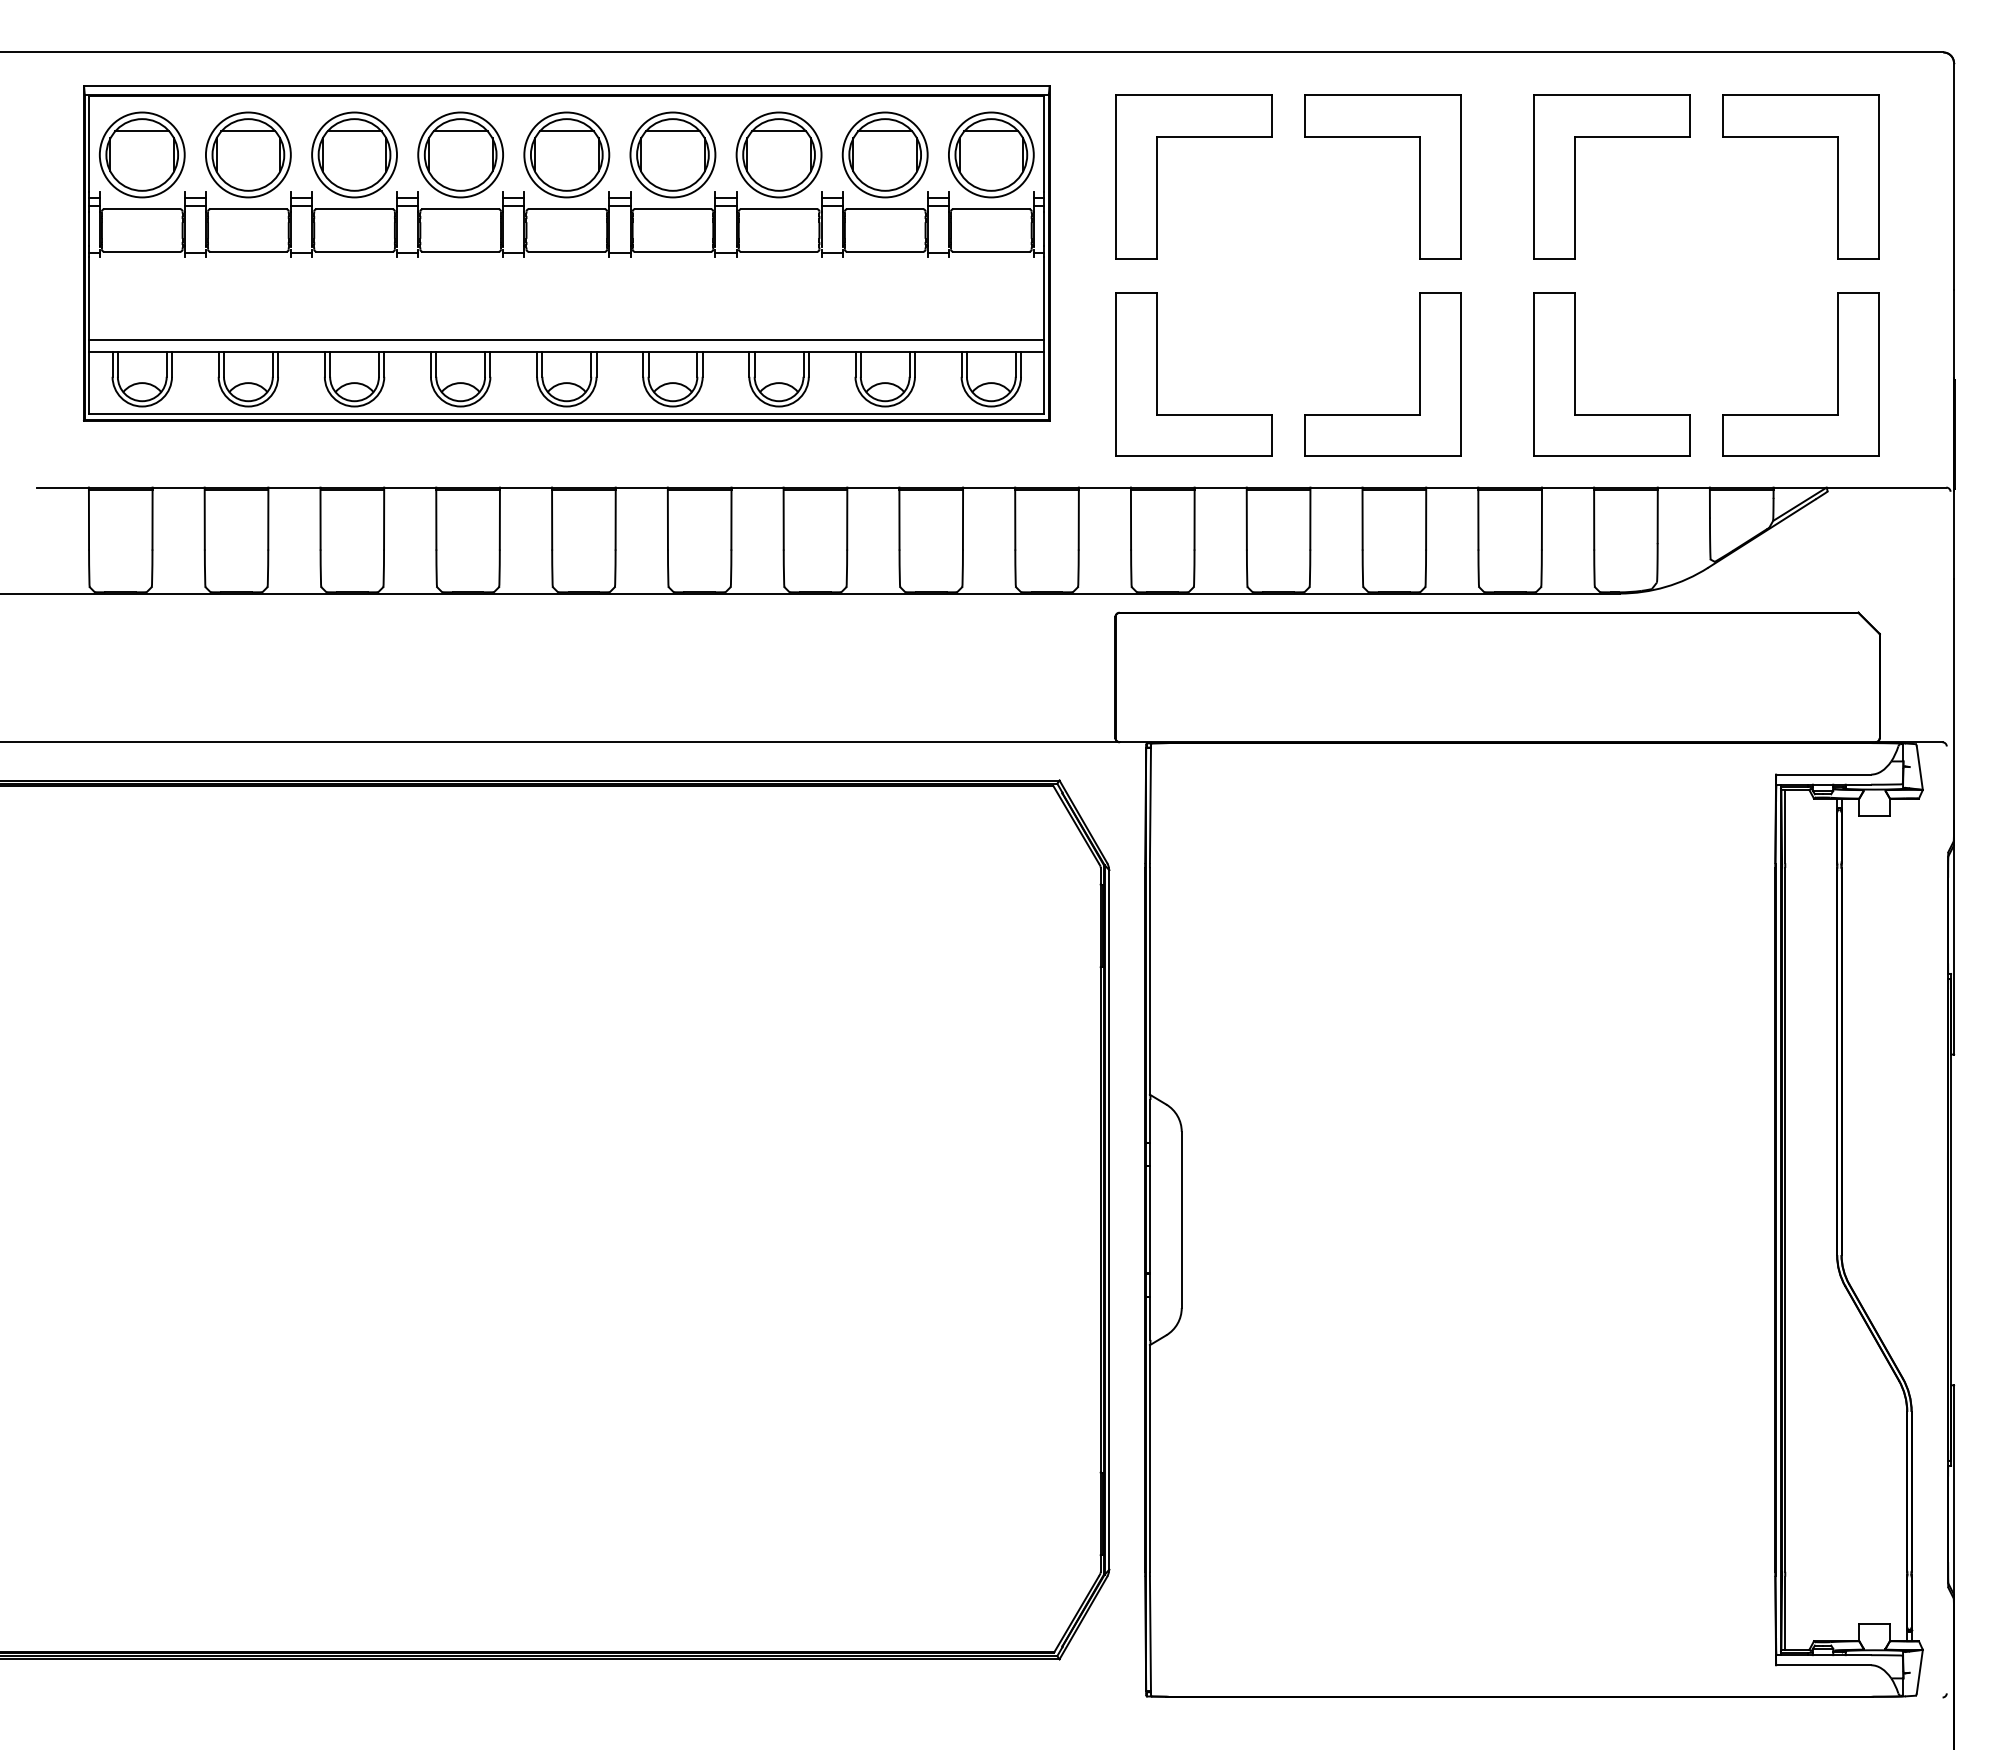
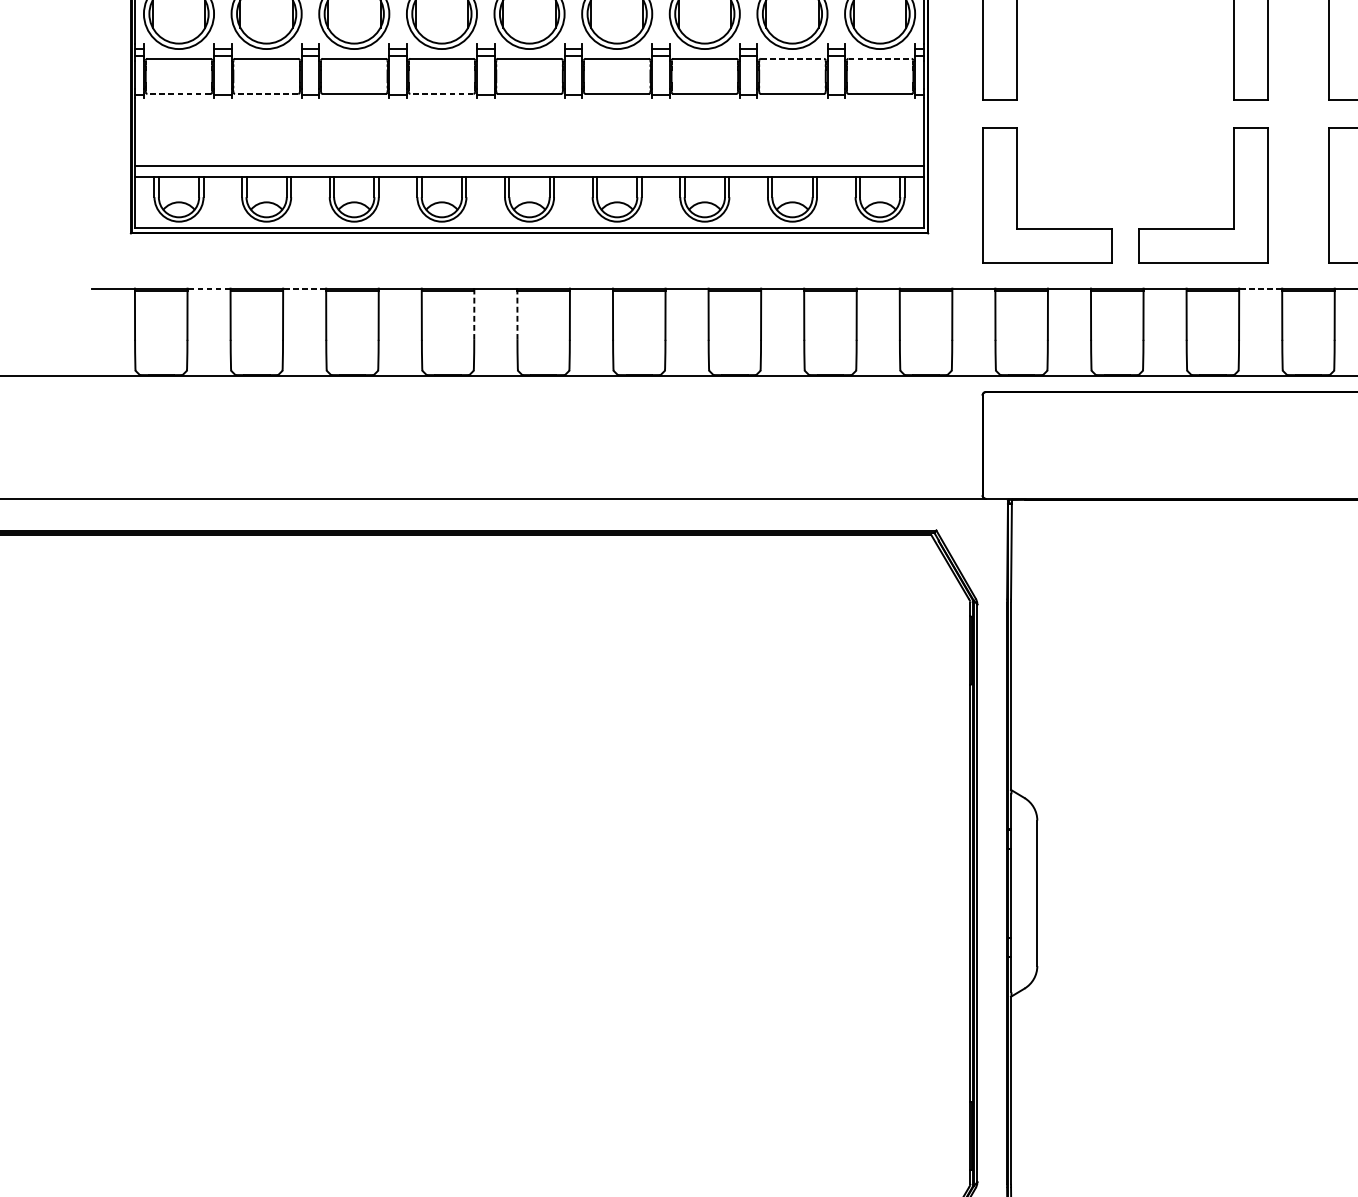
line: (885, 209) -> (792, 59), solid -> dashed
line: (991, 209) -> (880, 59), solid -> dashed
line: (141, 251) -> (178, 93), solid -> dashed
line: (247, 251) -> (265, 93), solid -> dashed
line: (460, 251) -> (441, 93), solid -> dashed
line: (178, 487) -> (208, 288), solid -> dashed
line: (293, 487) -> (303, 288), solid -> dashed
line: (1451, 487) -> (1260, 288), solid -> dashed
line: (499, 518) -> (473, 314), solid -> dashed
line: (552, 518) -> (517, 314), solid -> dashed

